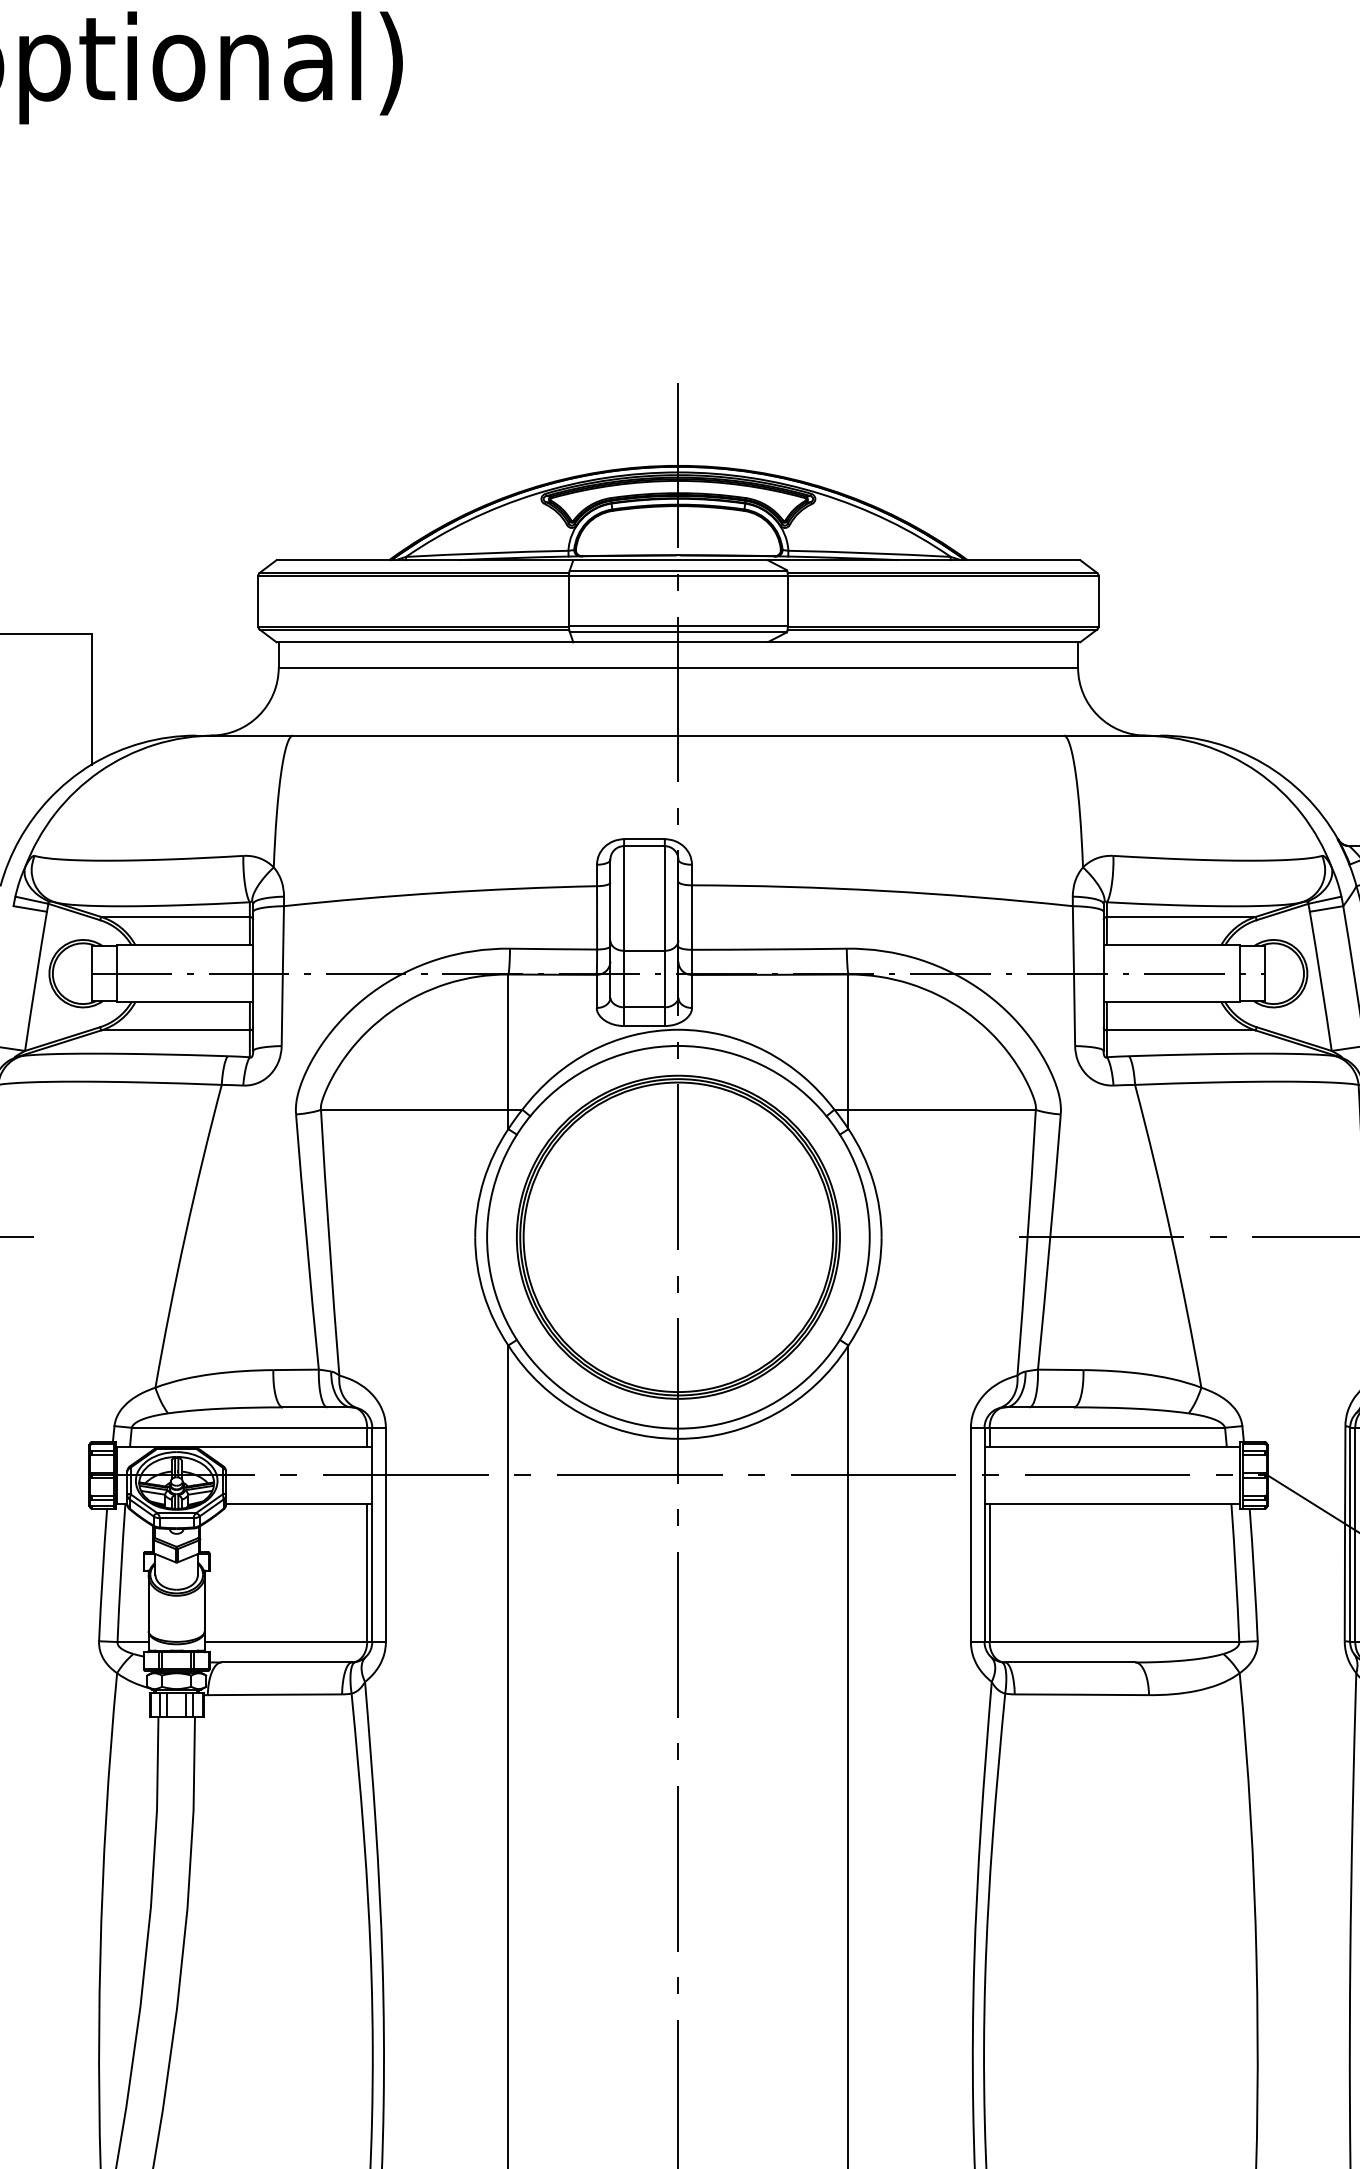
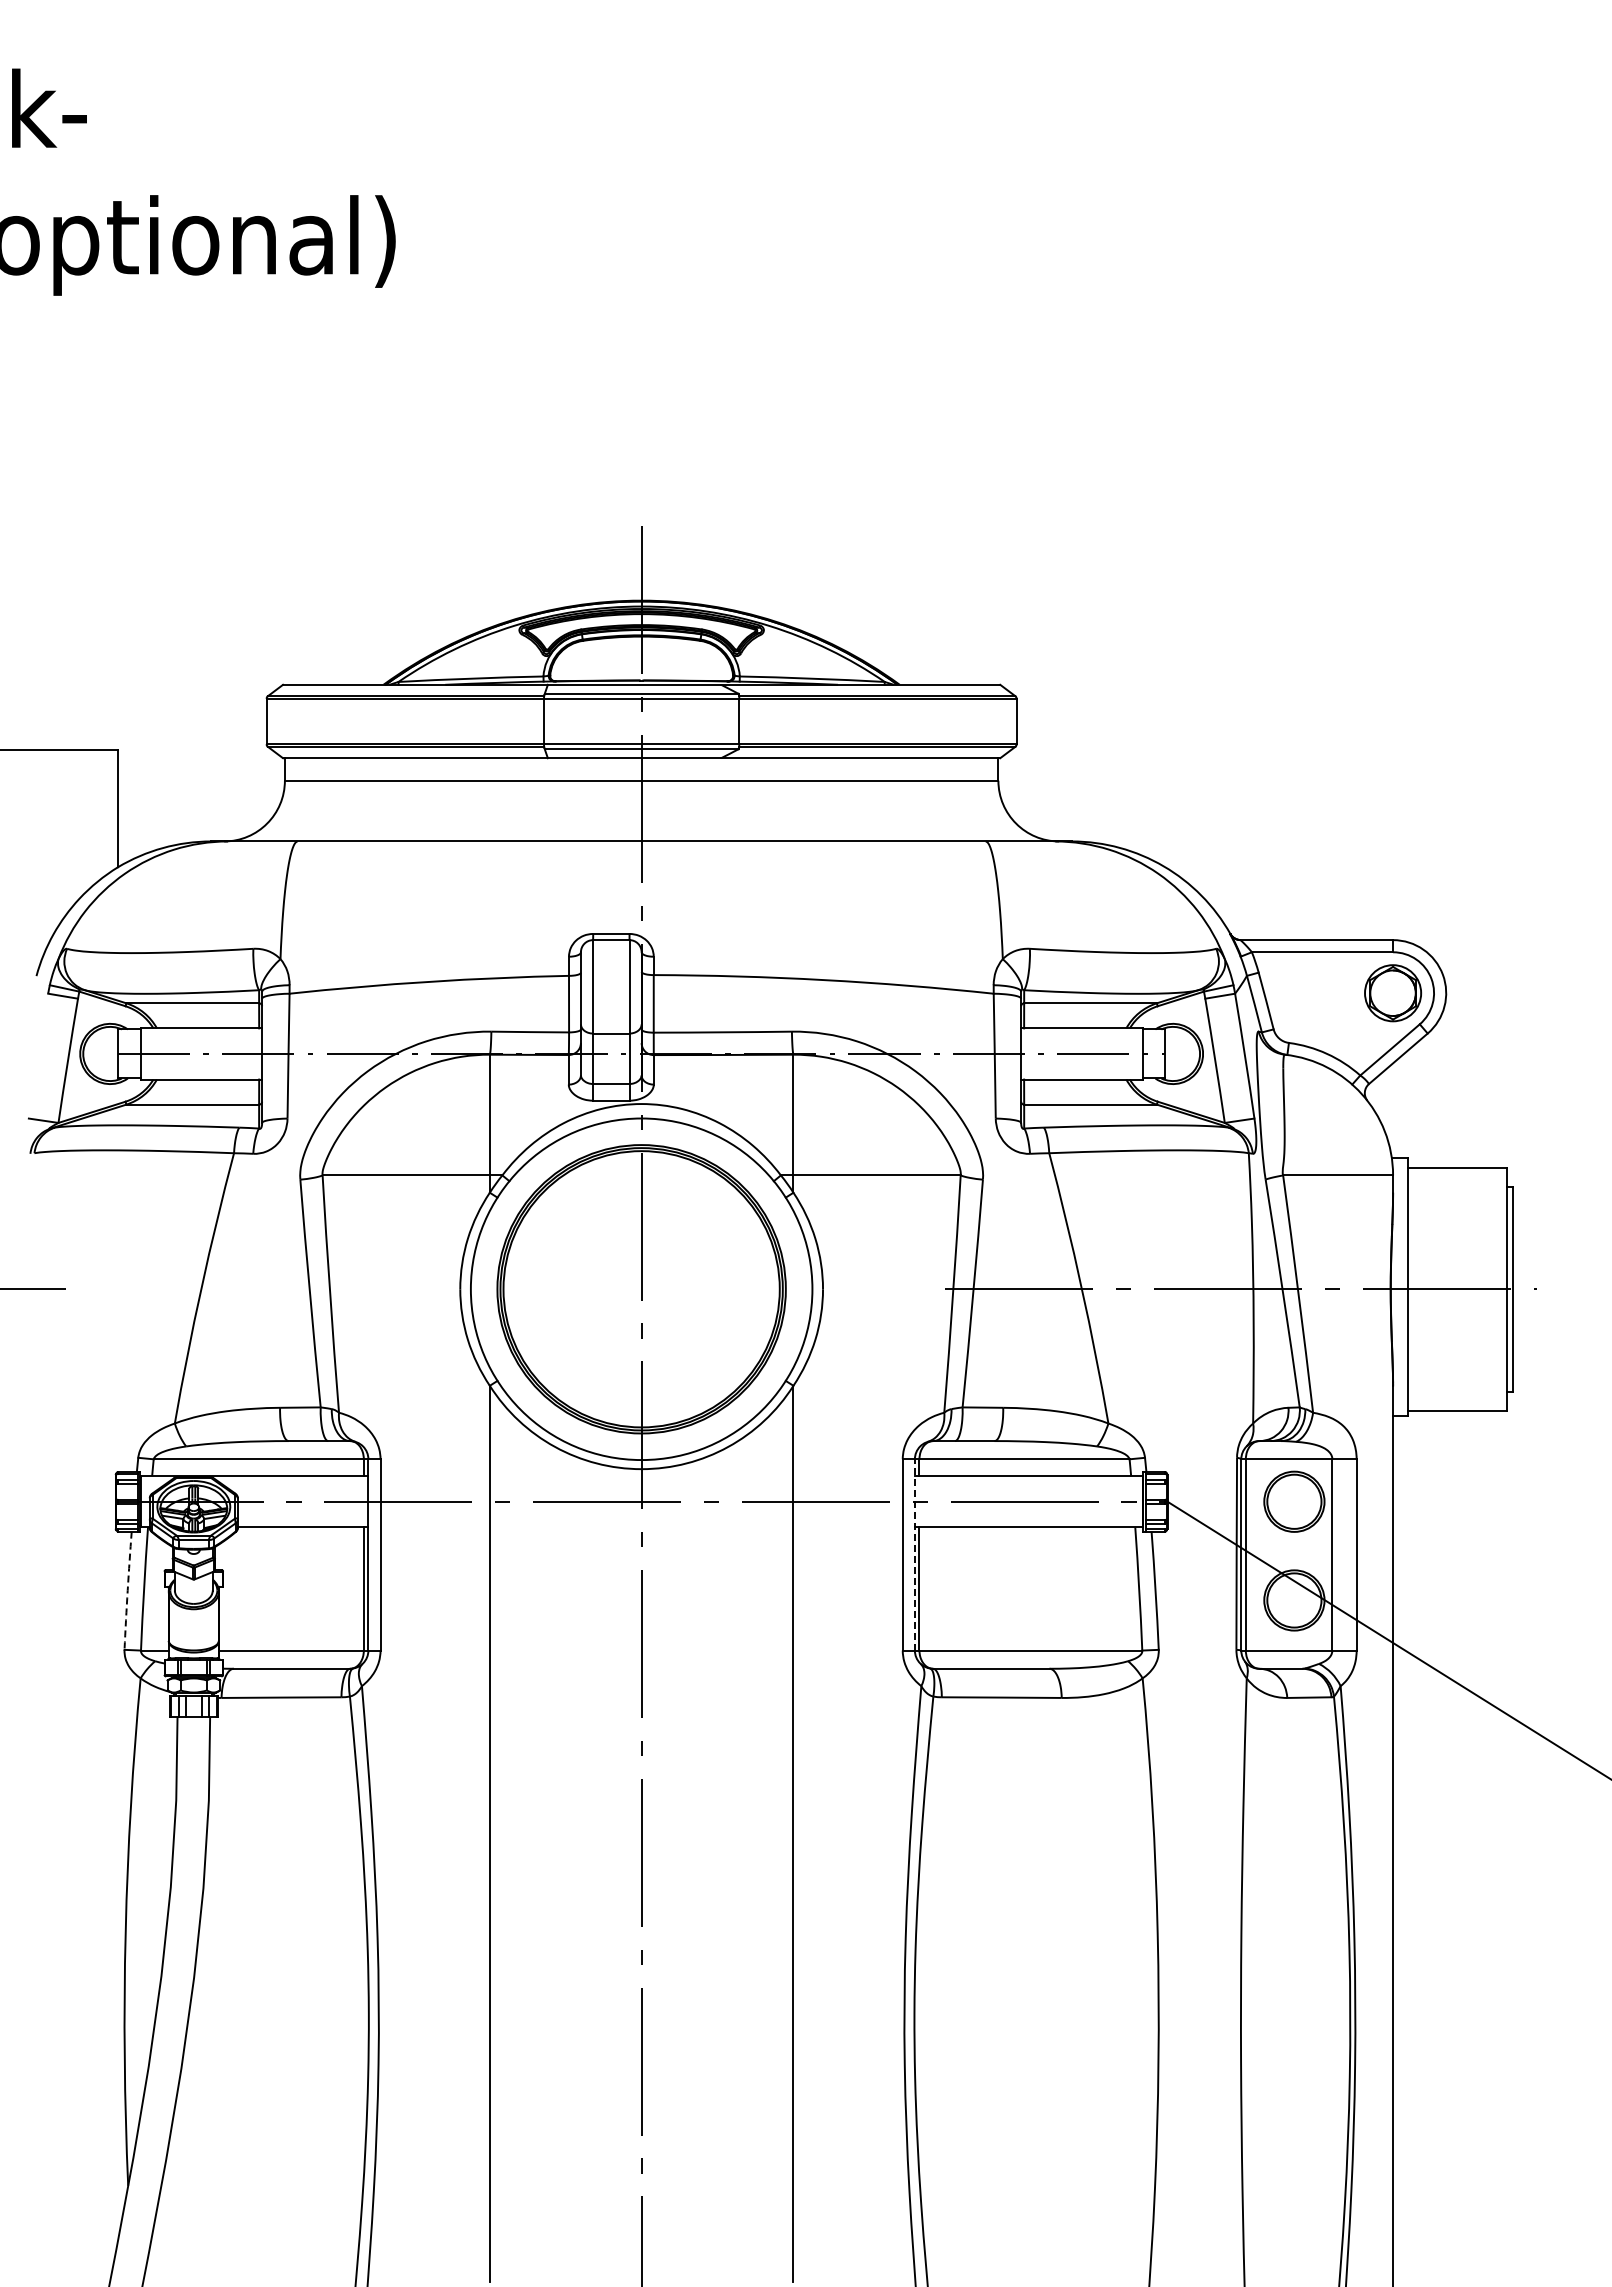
line: (984, 1534) -> (914, 1554), solid -> dashed
arc: (102, 1574) -> (127, 1590), solid -> dashed

